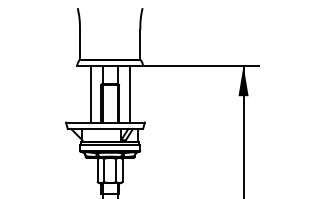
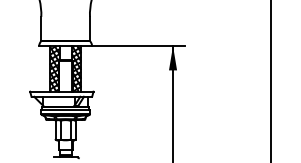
hatch: (96, 93) -> (54, 68), added
hatch: (123, 93) -> (76, 68), added

